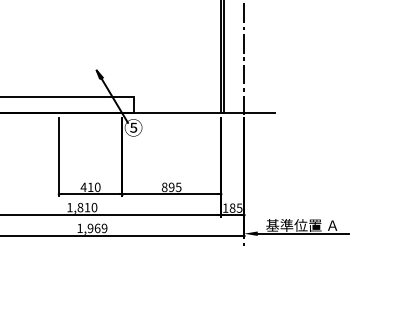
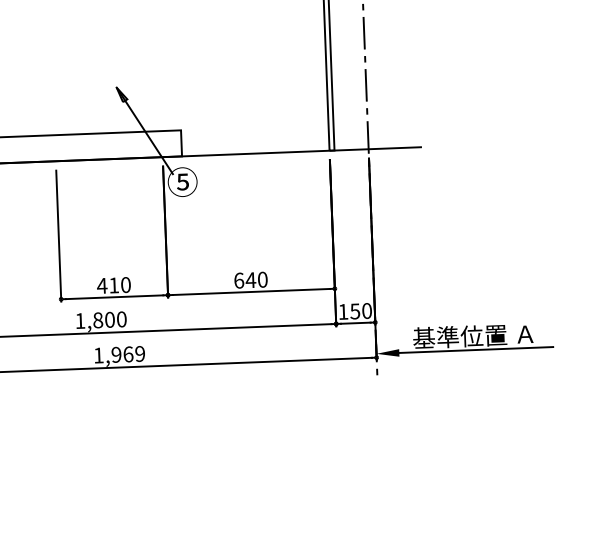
text: (171, 187) -> (250, 280), 895 -> 640
text: (87, 207) -> (110, 319), 1,810 -> 1,800
text: (235, 207) -> (360, 310), 185 -> 150

